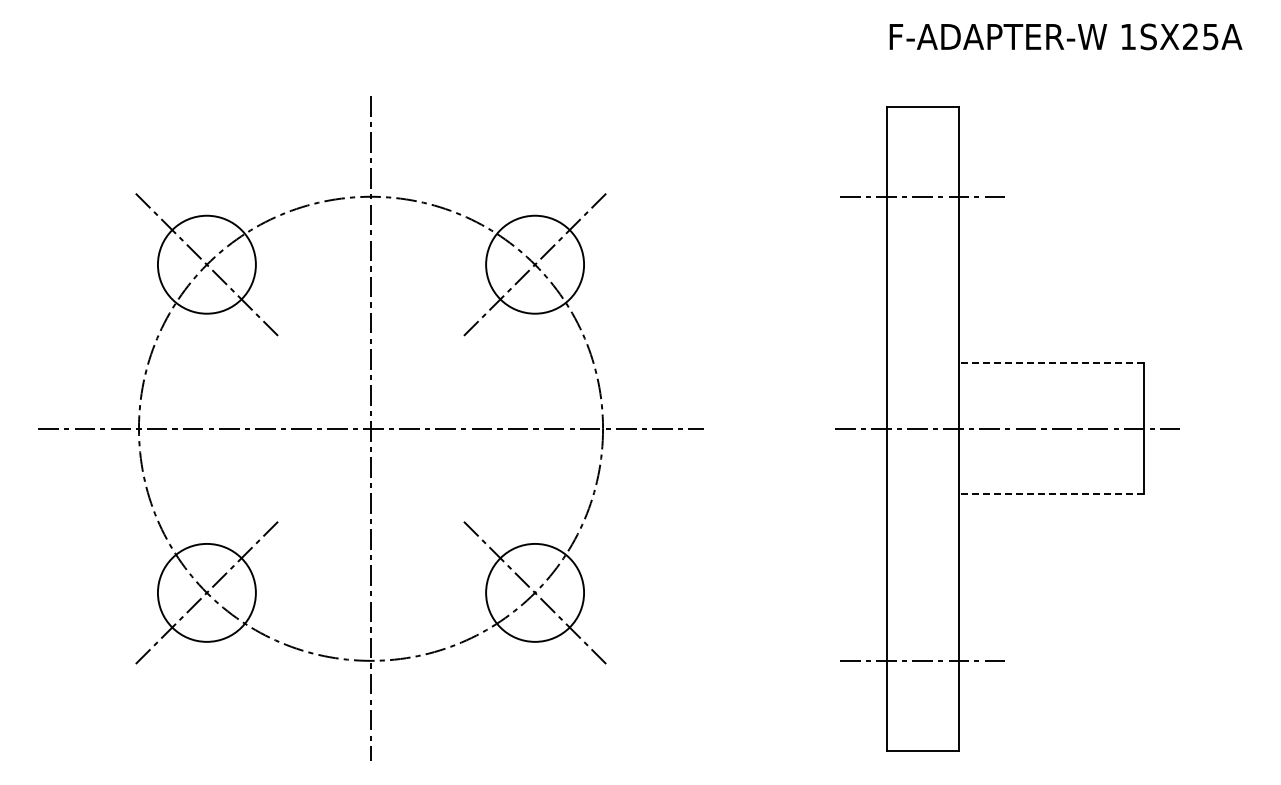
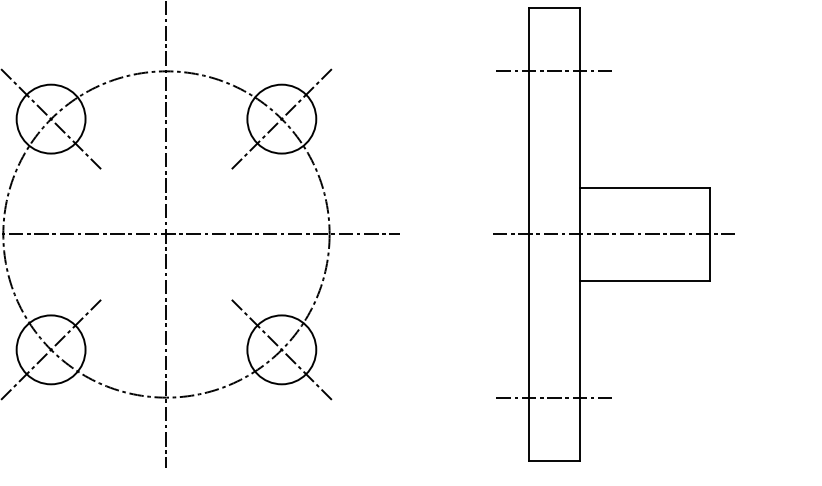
line: (1051, 363) -> (644, 188), dashed -> solid
line: (1051, 494) -> (644, 280), dashed -> solid

